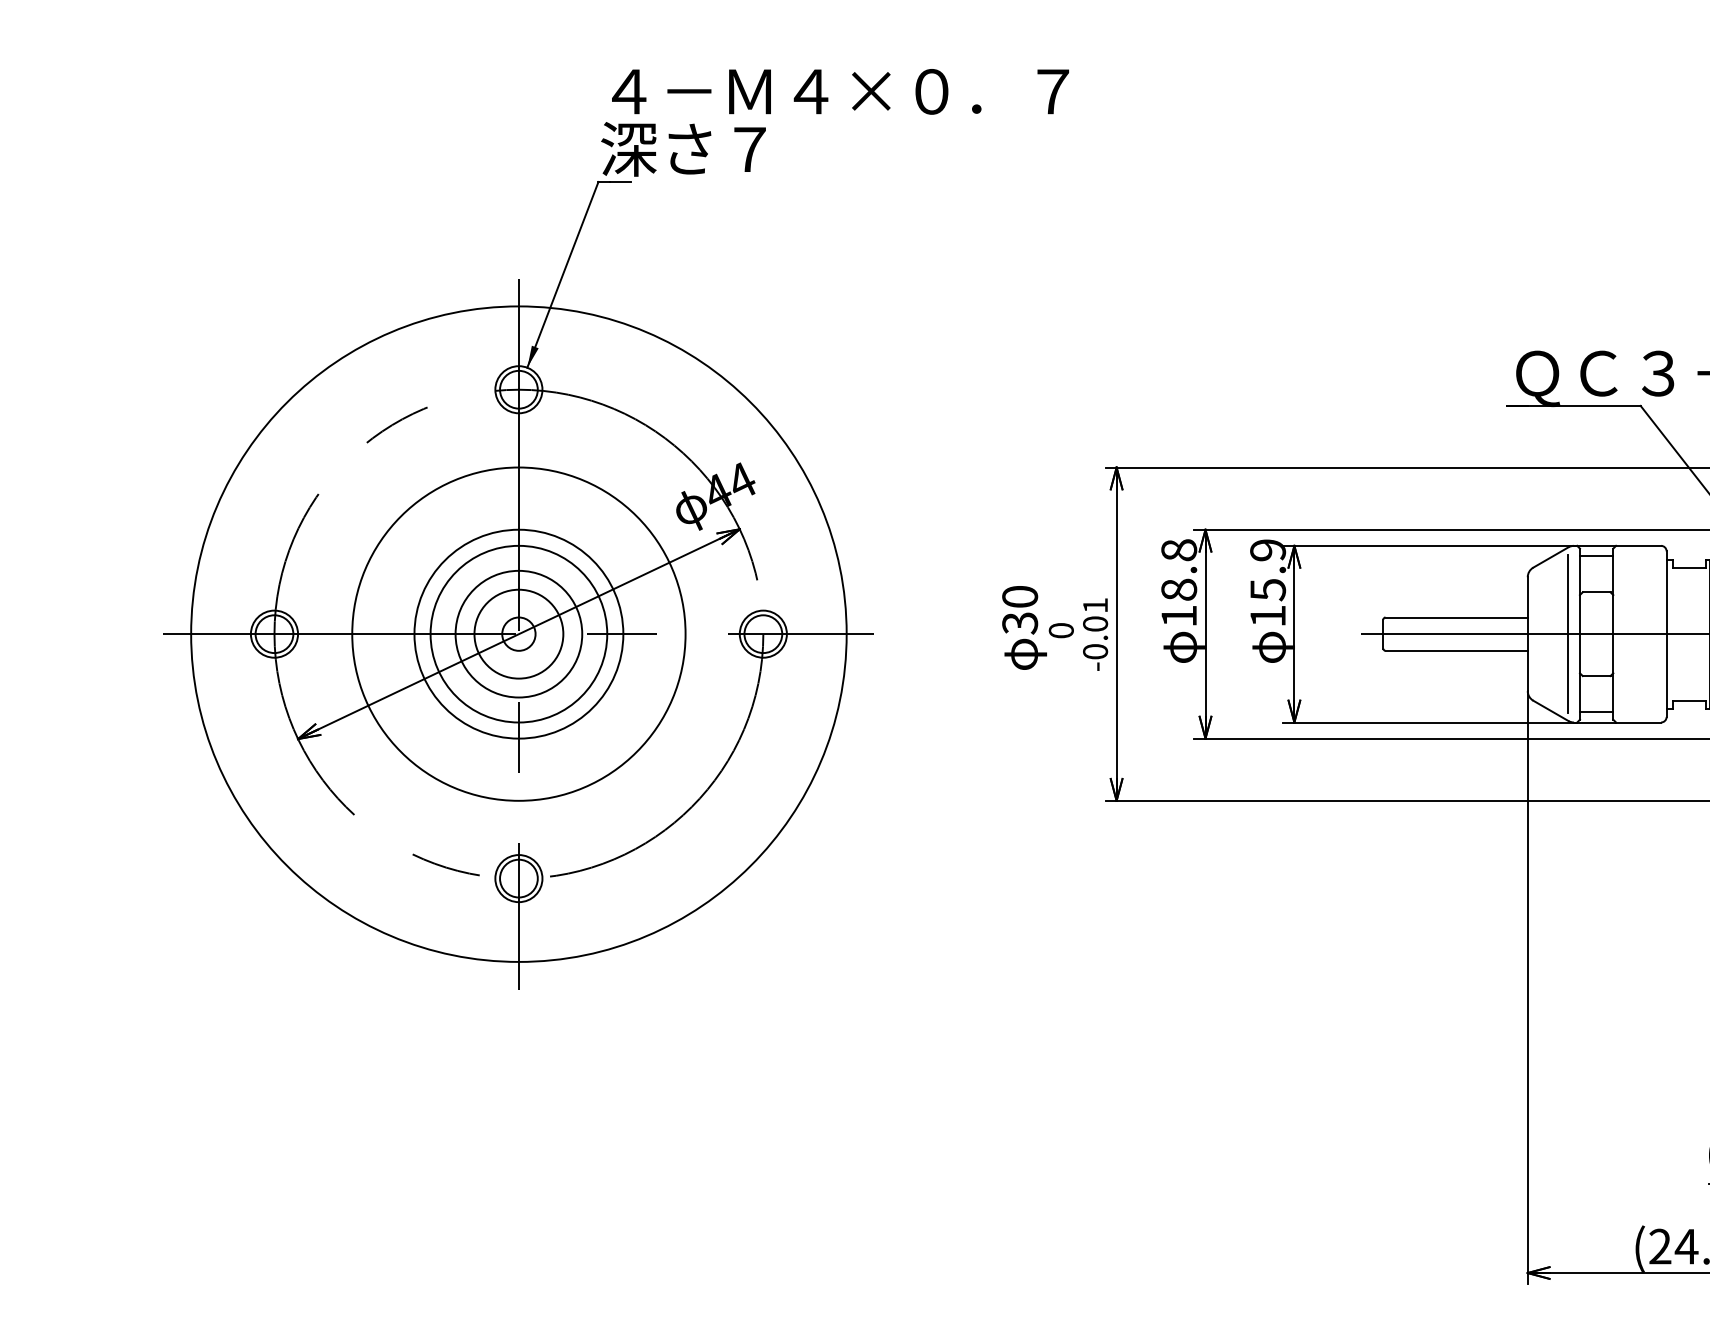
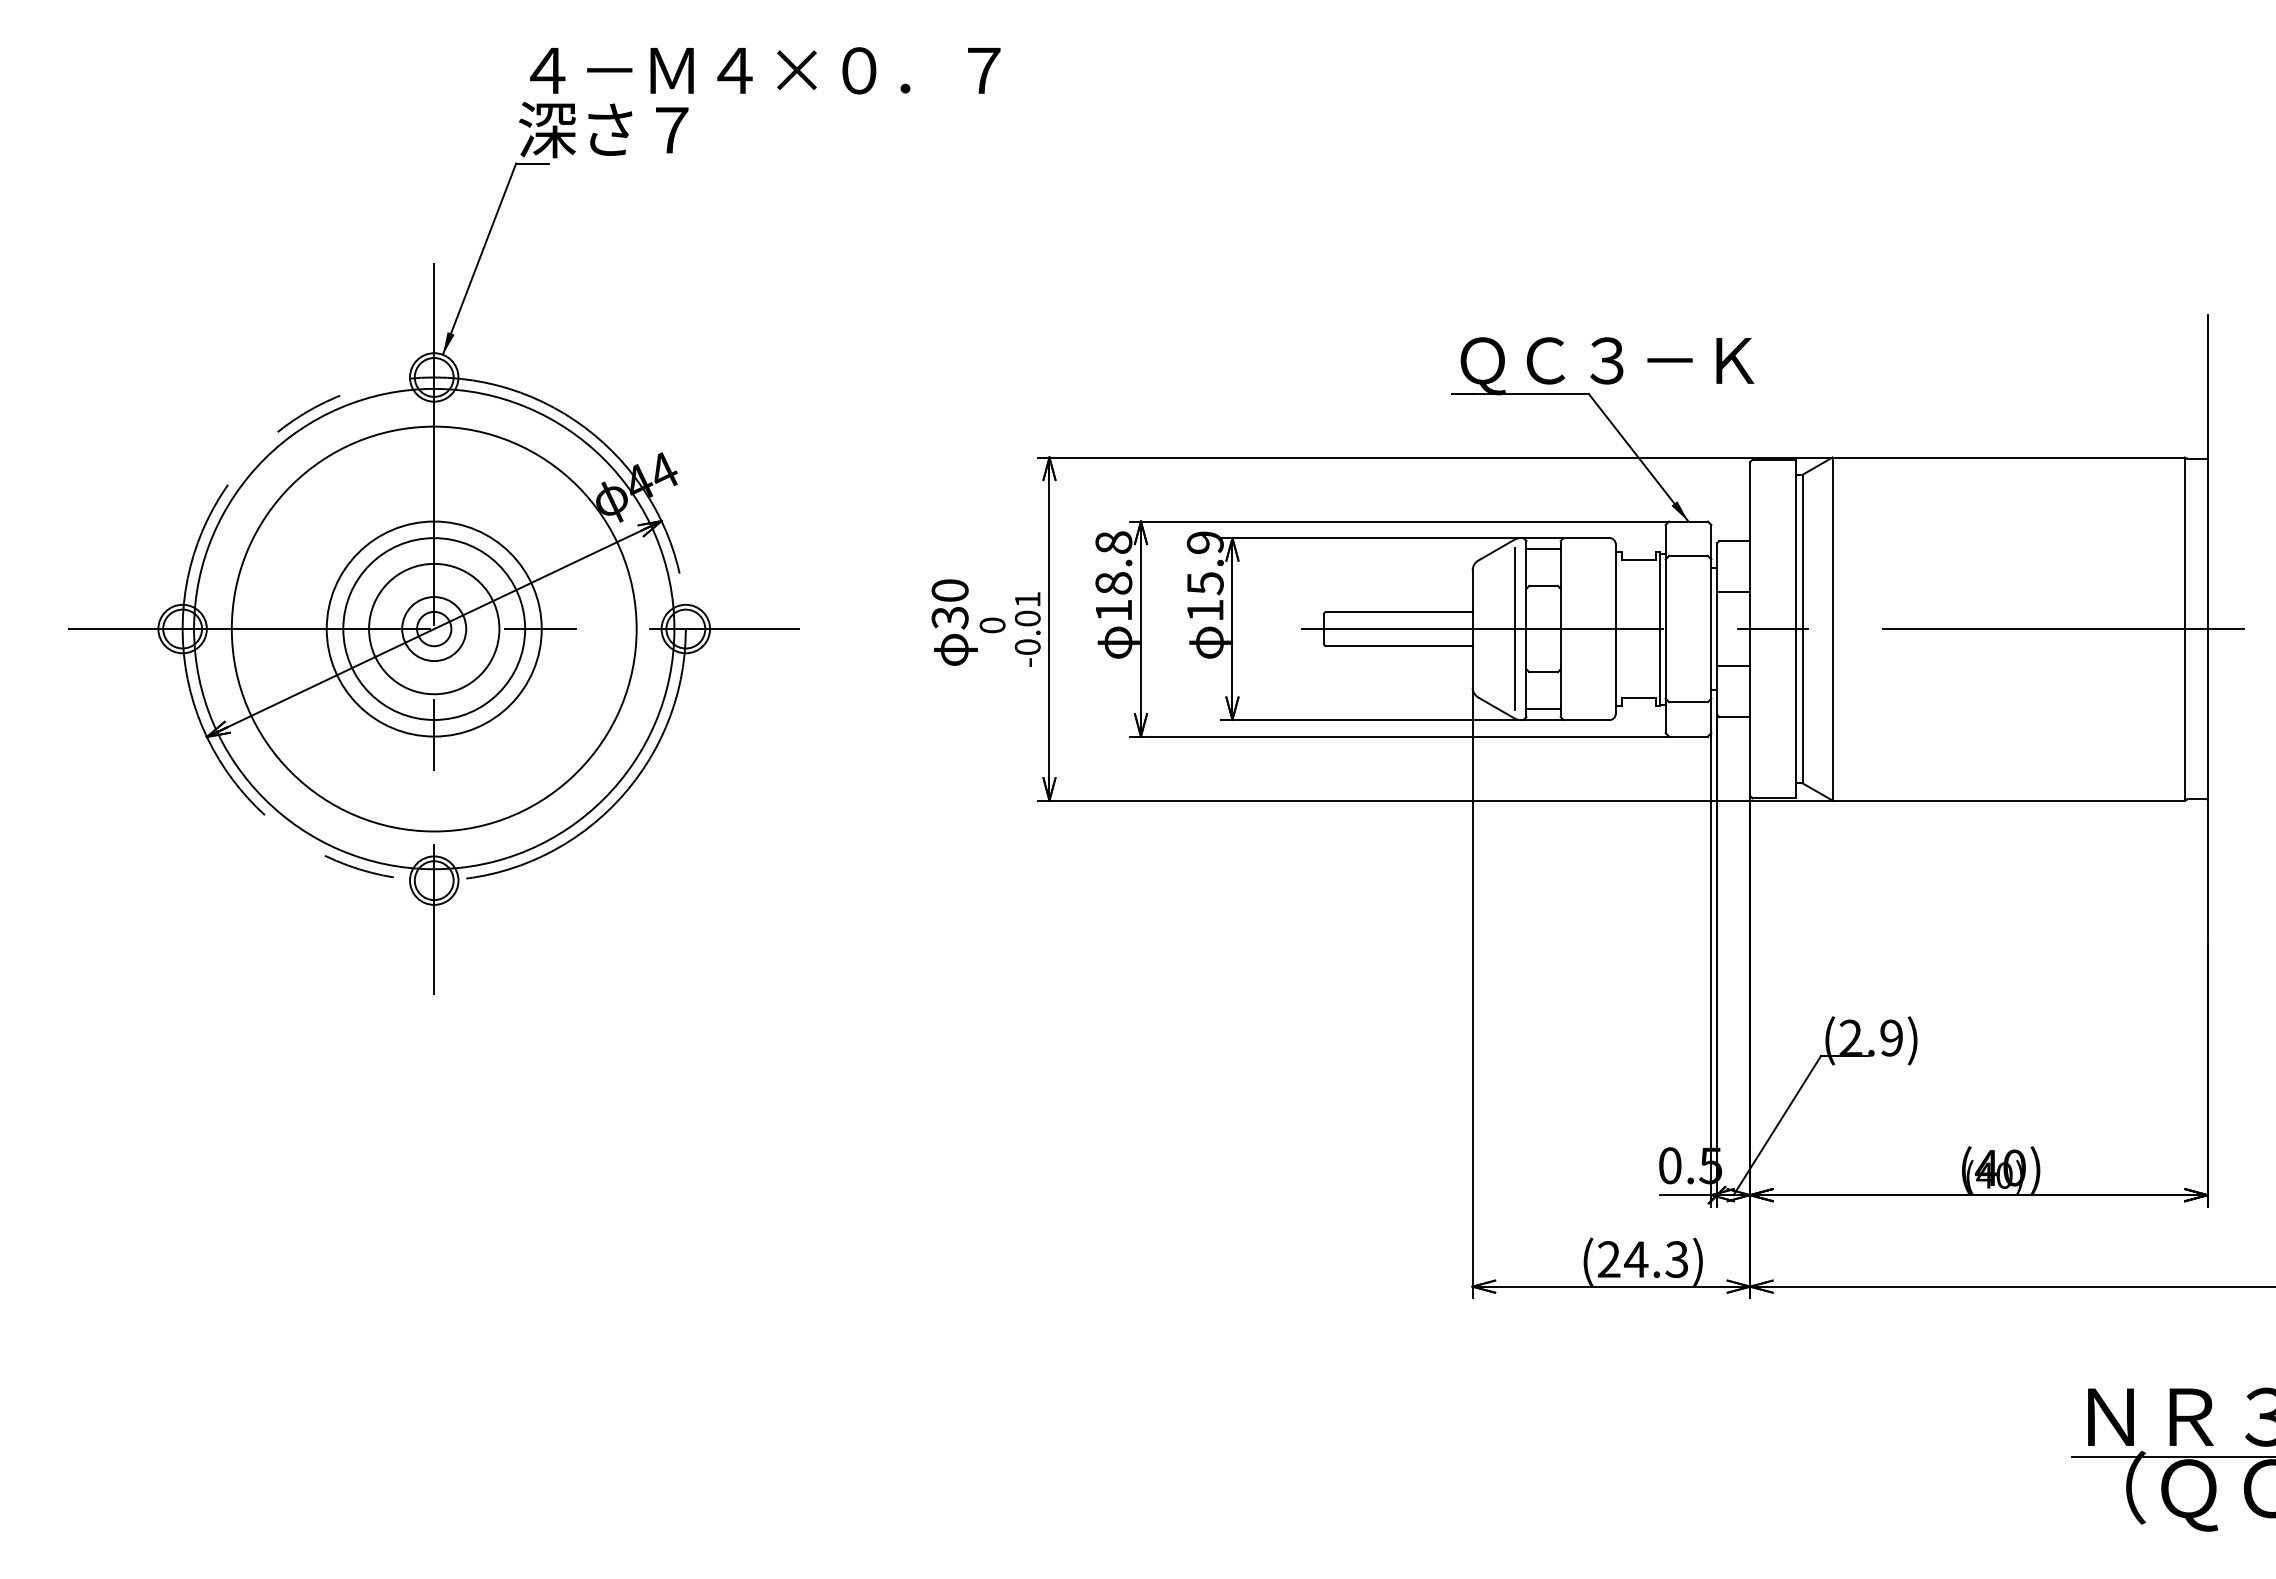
circle: (518, 633) -> (433, 628), size x0.6
circle: (518, 633) -> (433, 628), size x0.7
circle: (518, 633) -> (433, 628), size x1.4

